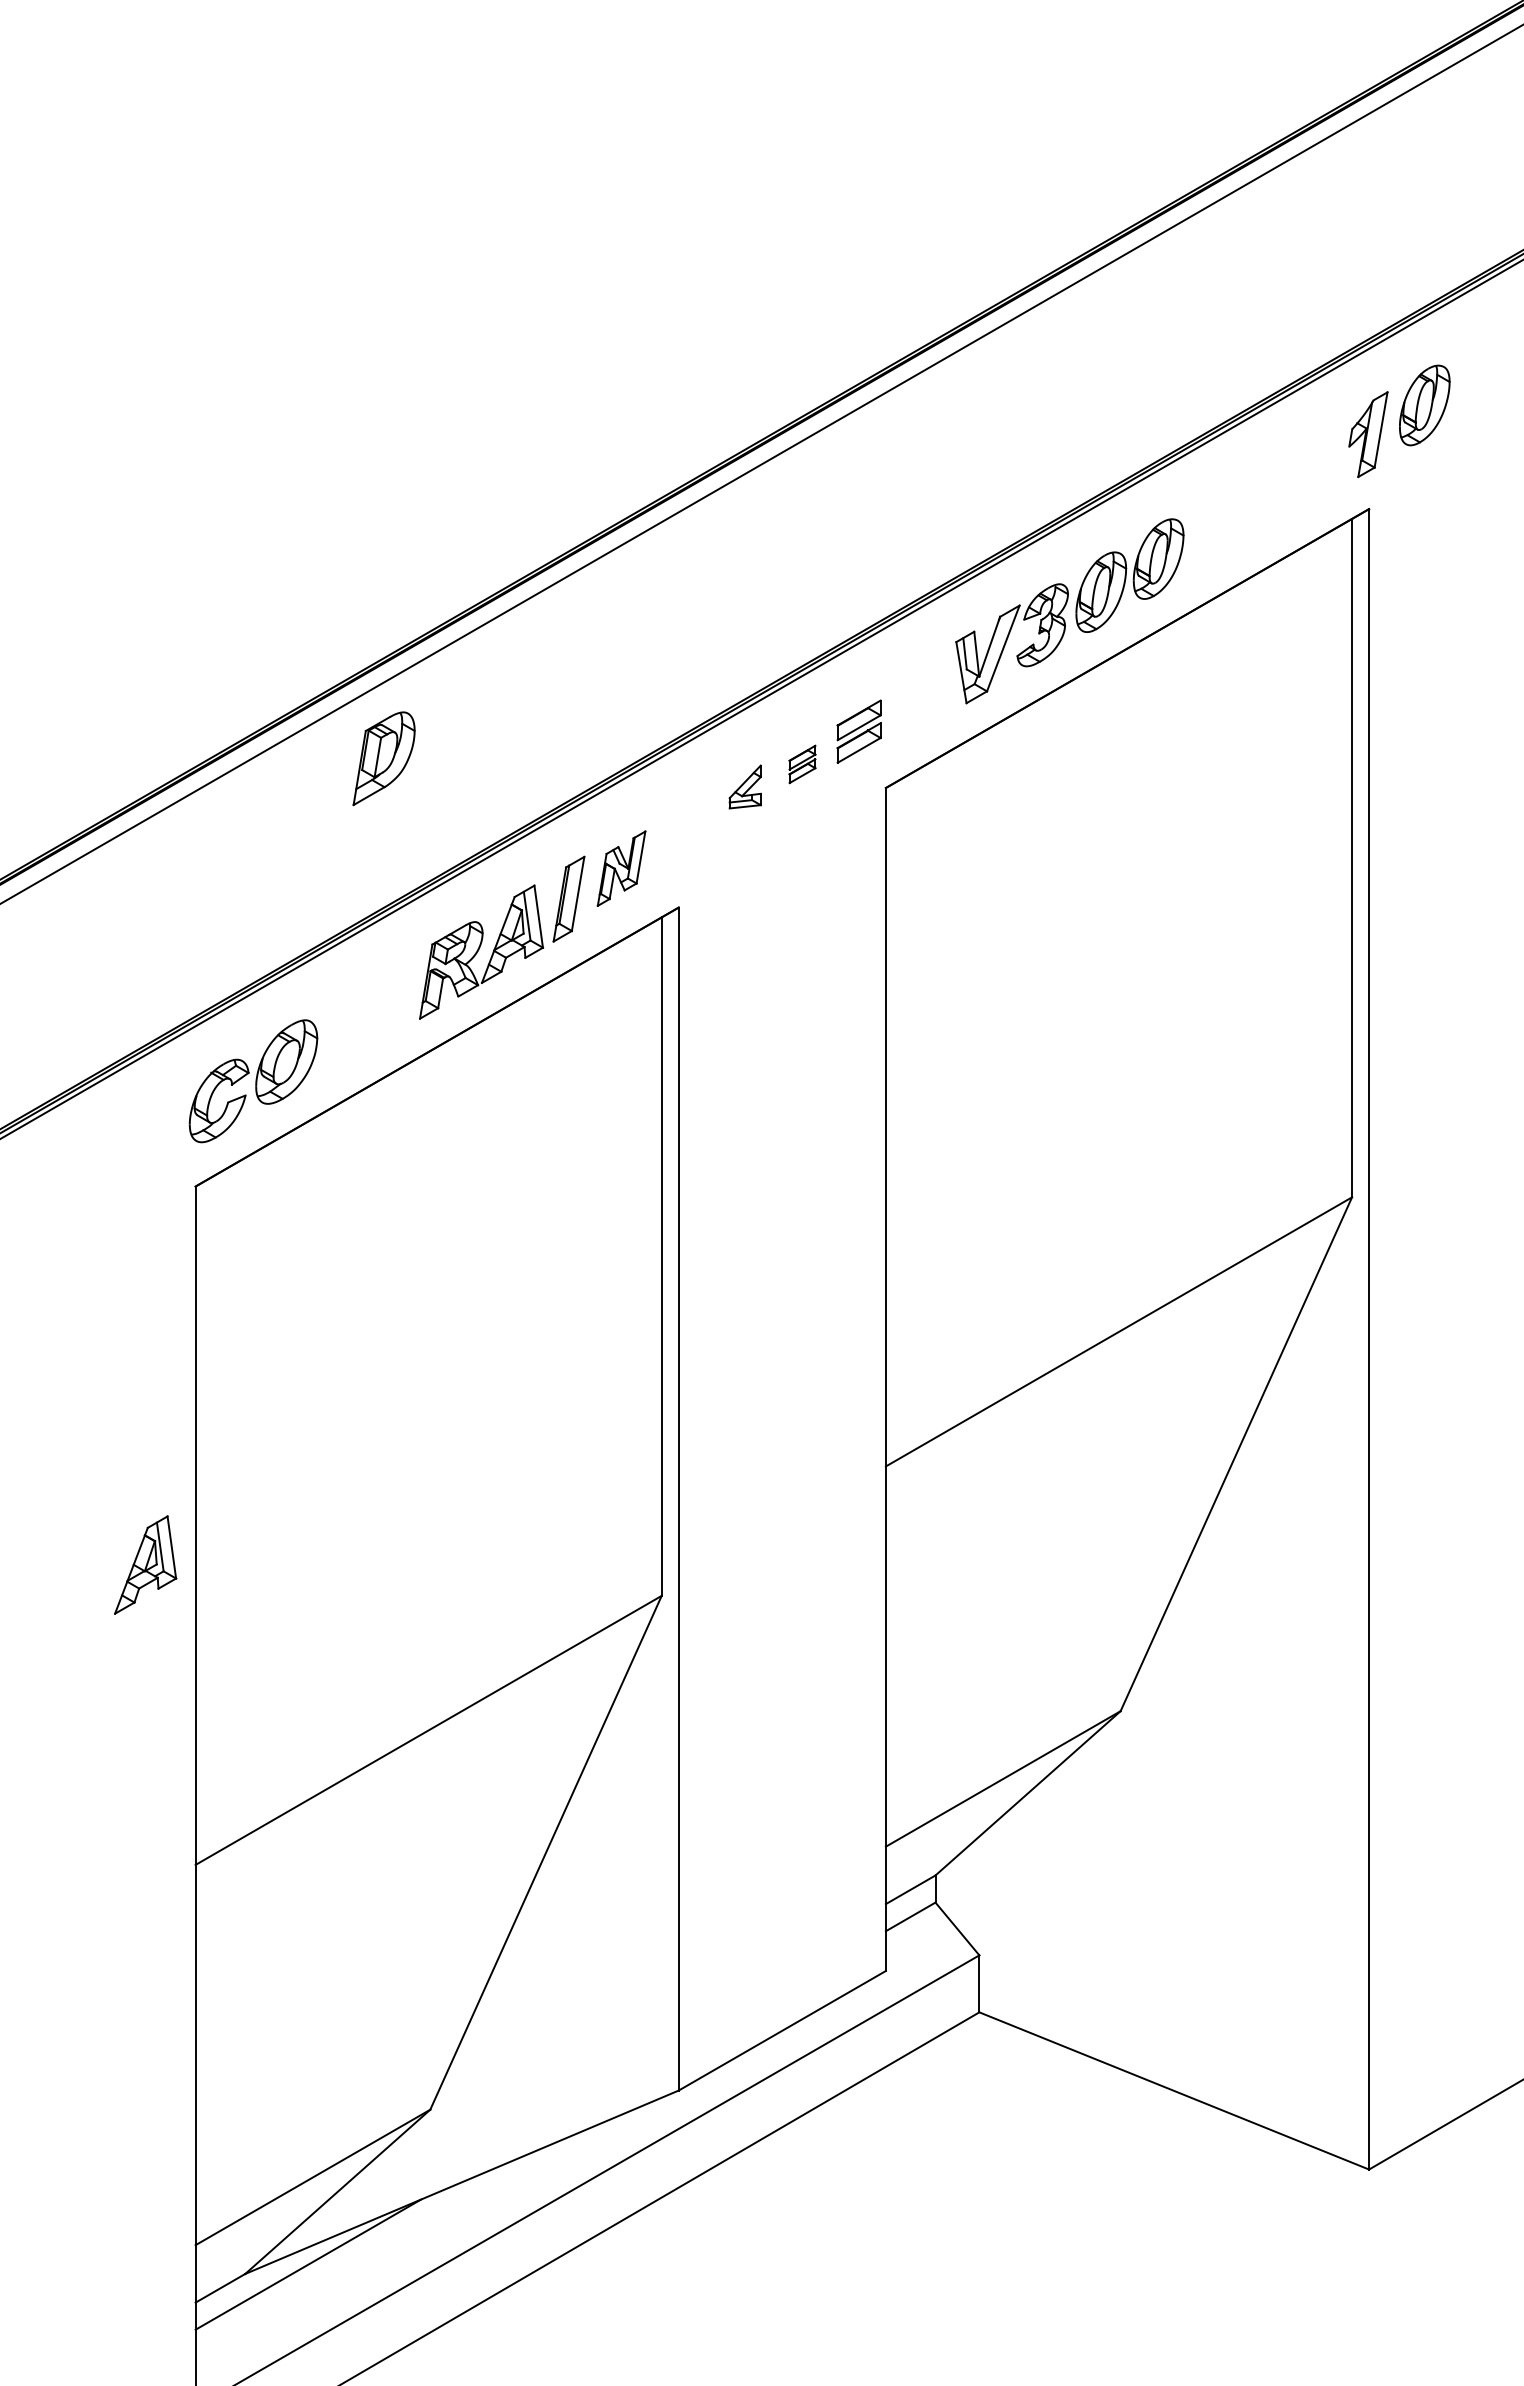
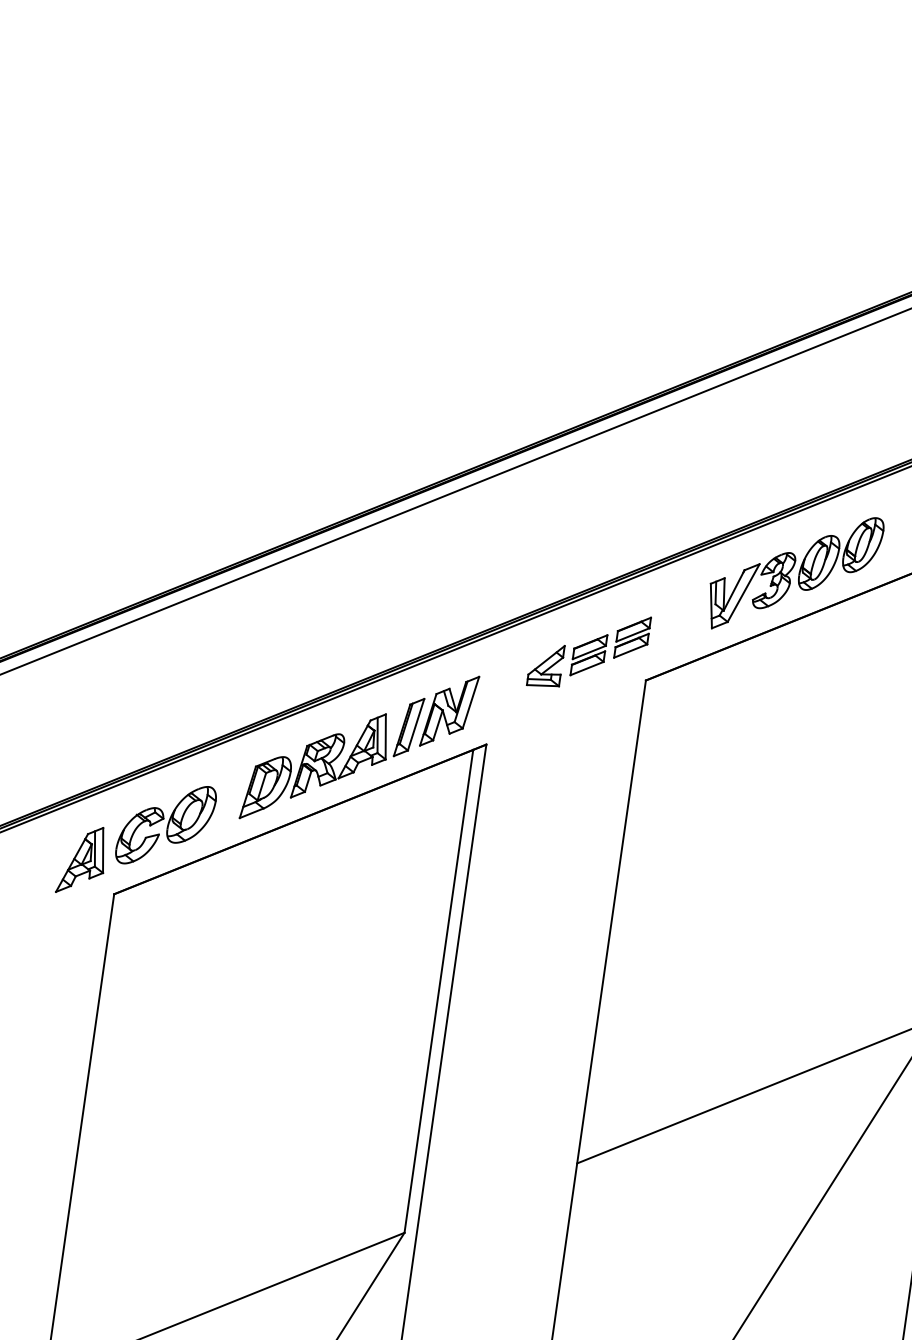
part: (383, 758) -> (265, 787), moved
part: (802, 764) -> (588, 655), size x1.67
part: (745, 786) -> (546, 665), size x1.43
part: (621, 868) -> (449, 711), size x1.43
part: (145, 1564) -> (82, 859), moved

